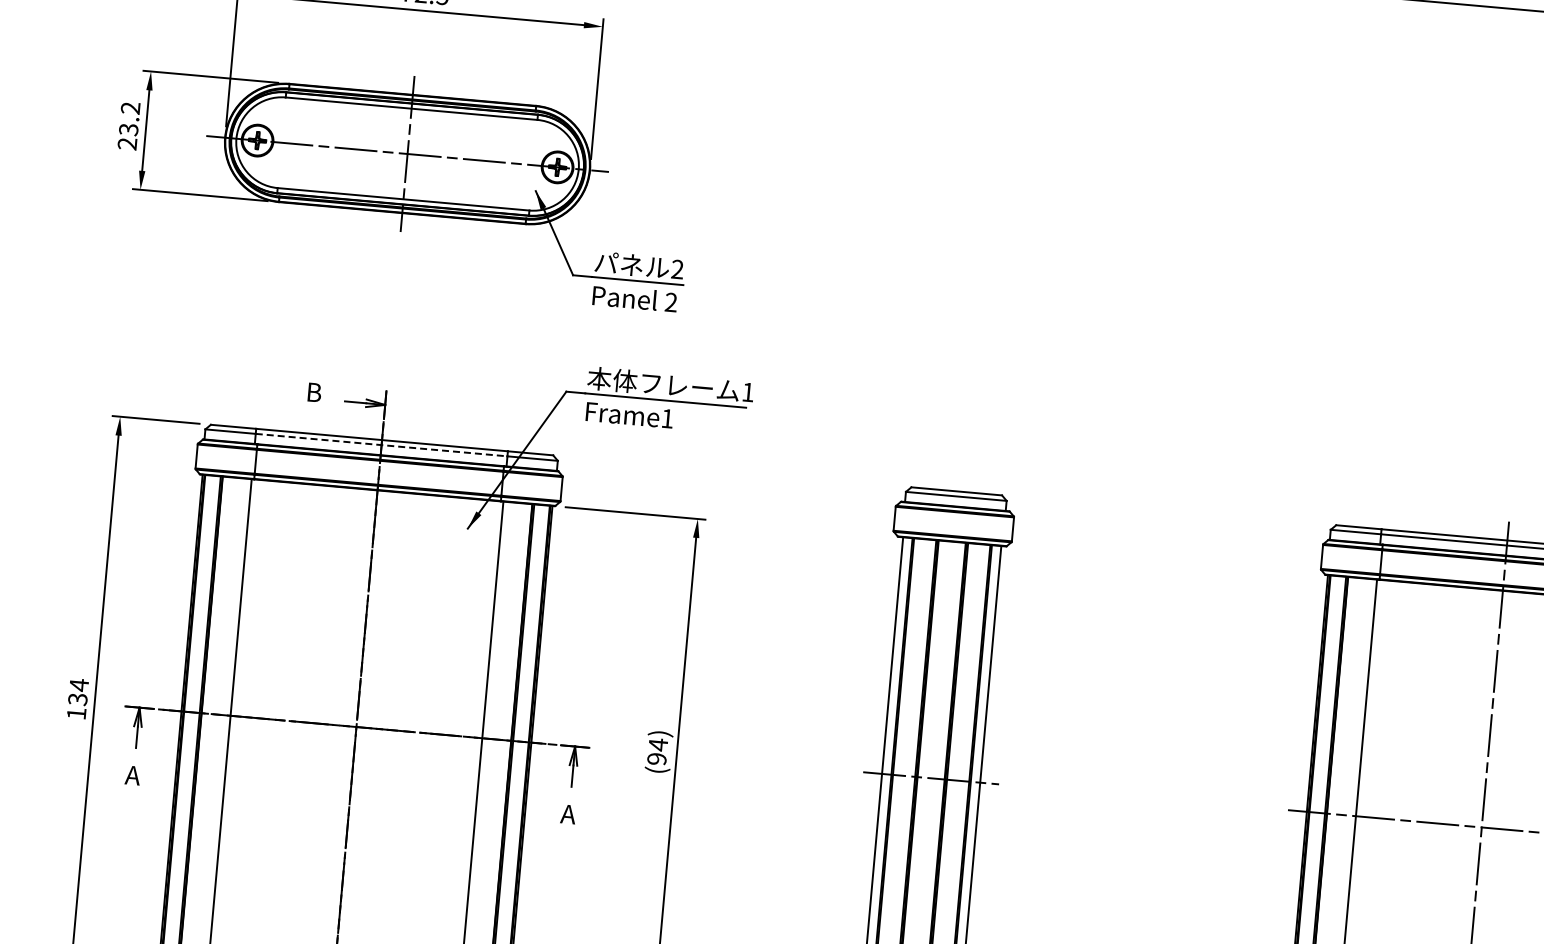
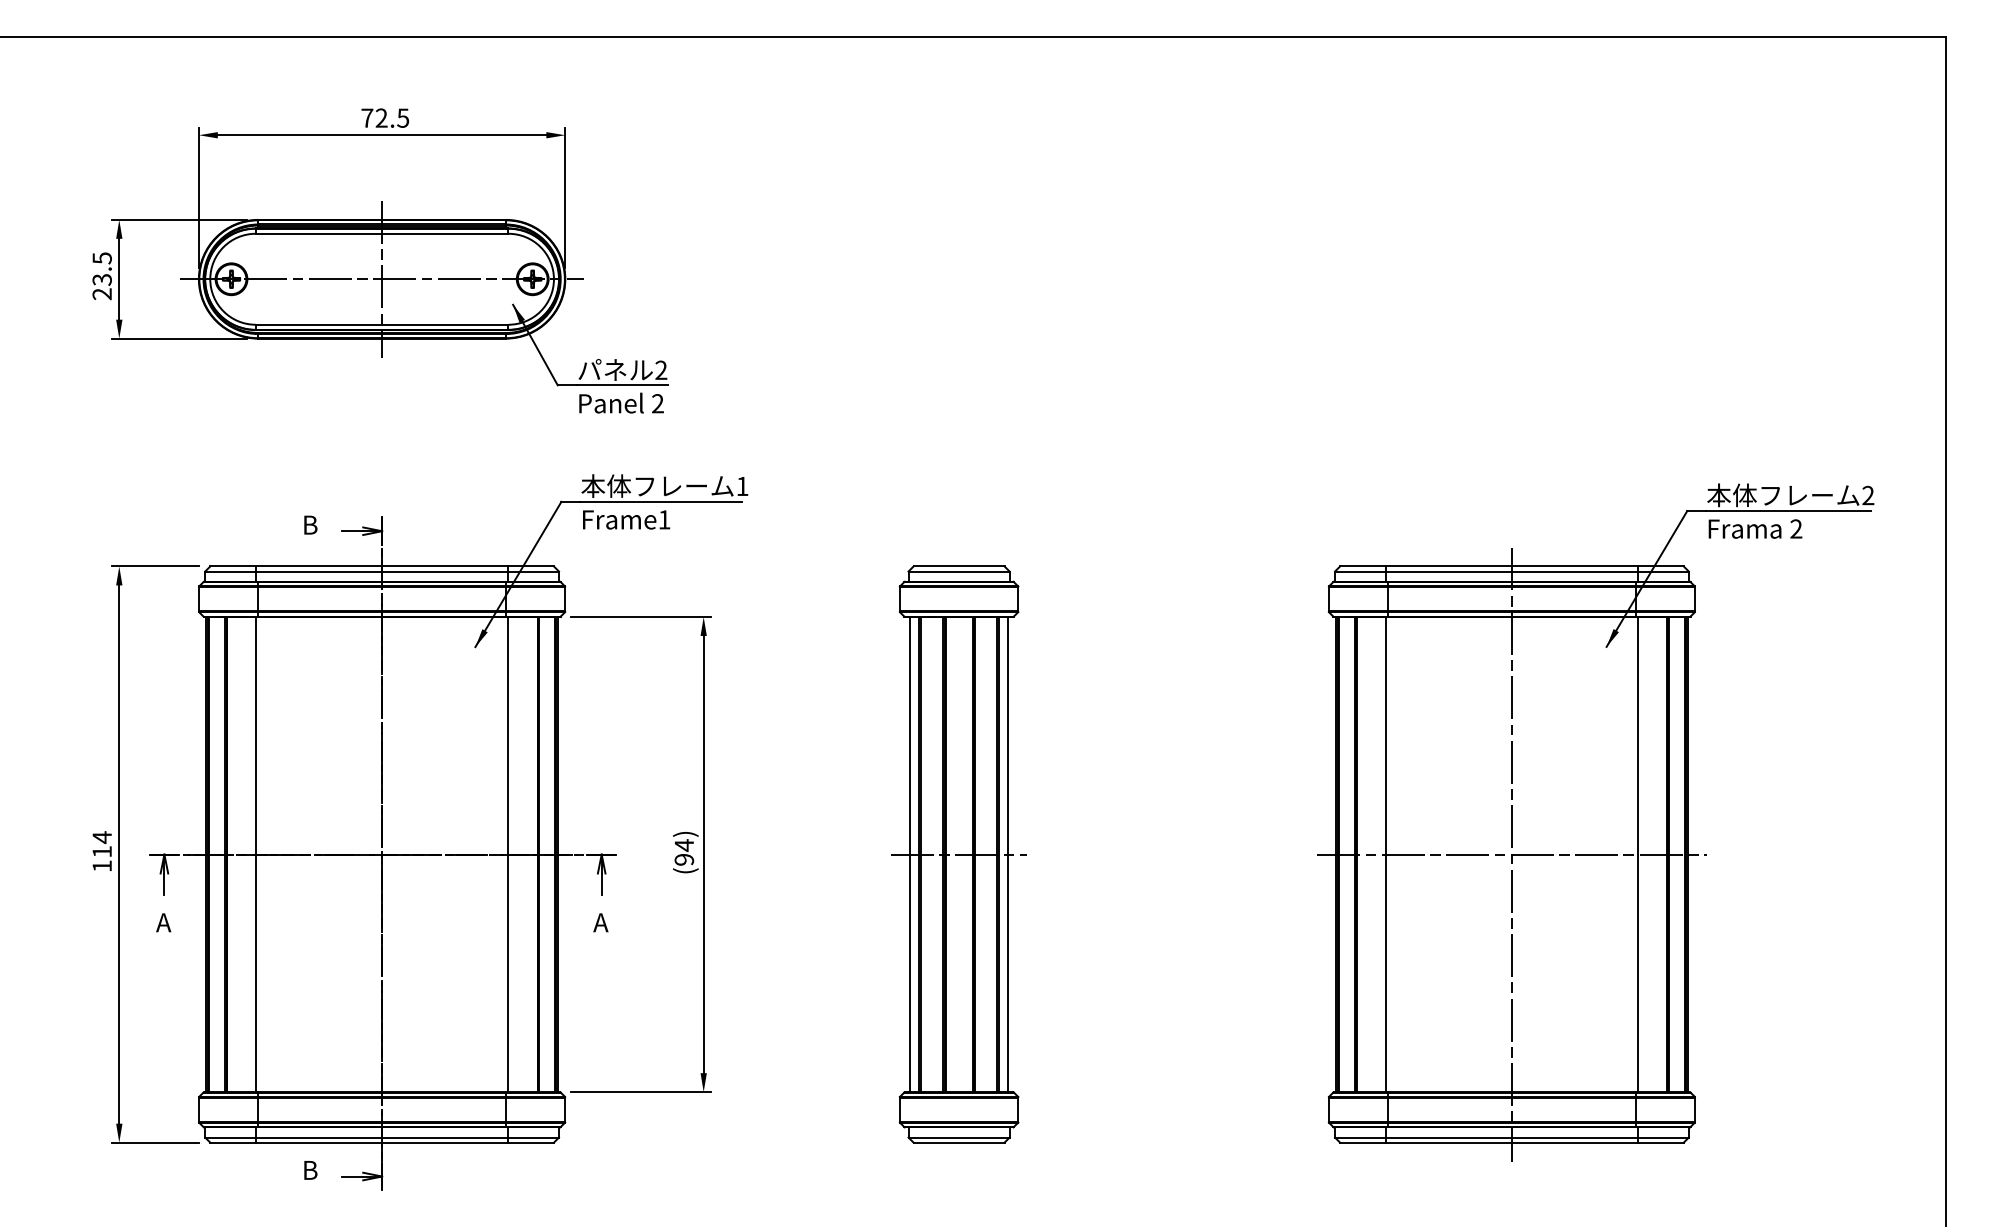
text: (129, 108) -> (101, 258), 23.2 -> 23.5
line: (381, 445) -> (382, 571), dashed -> solid
text: (77, 699) -> (101, 851), 134 -> 114

